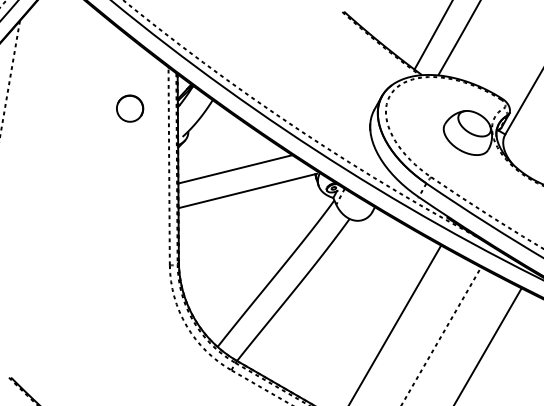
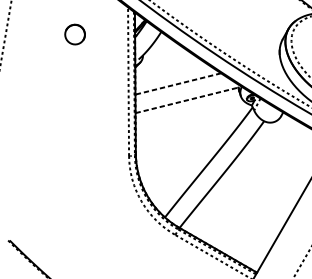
part: (130, 108) -> (75, 34), moved
line: (235, 169) -> (178, 84), solid -> dashed
line: (248, 190) -> (188, 99), solid -> dashed

